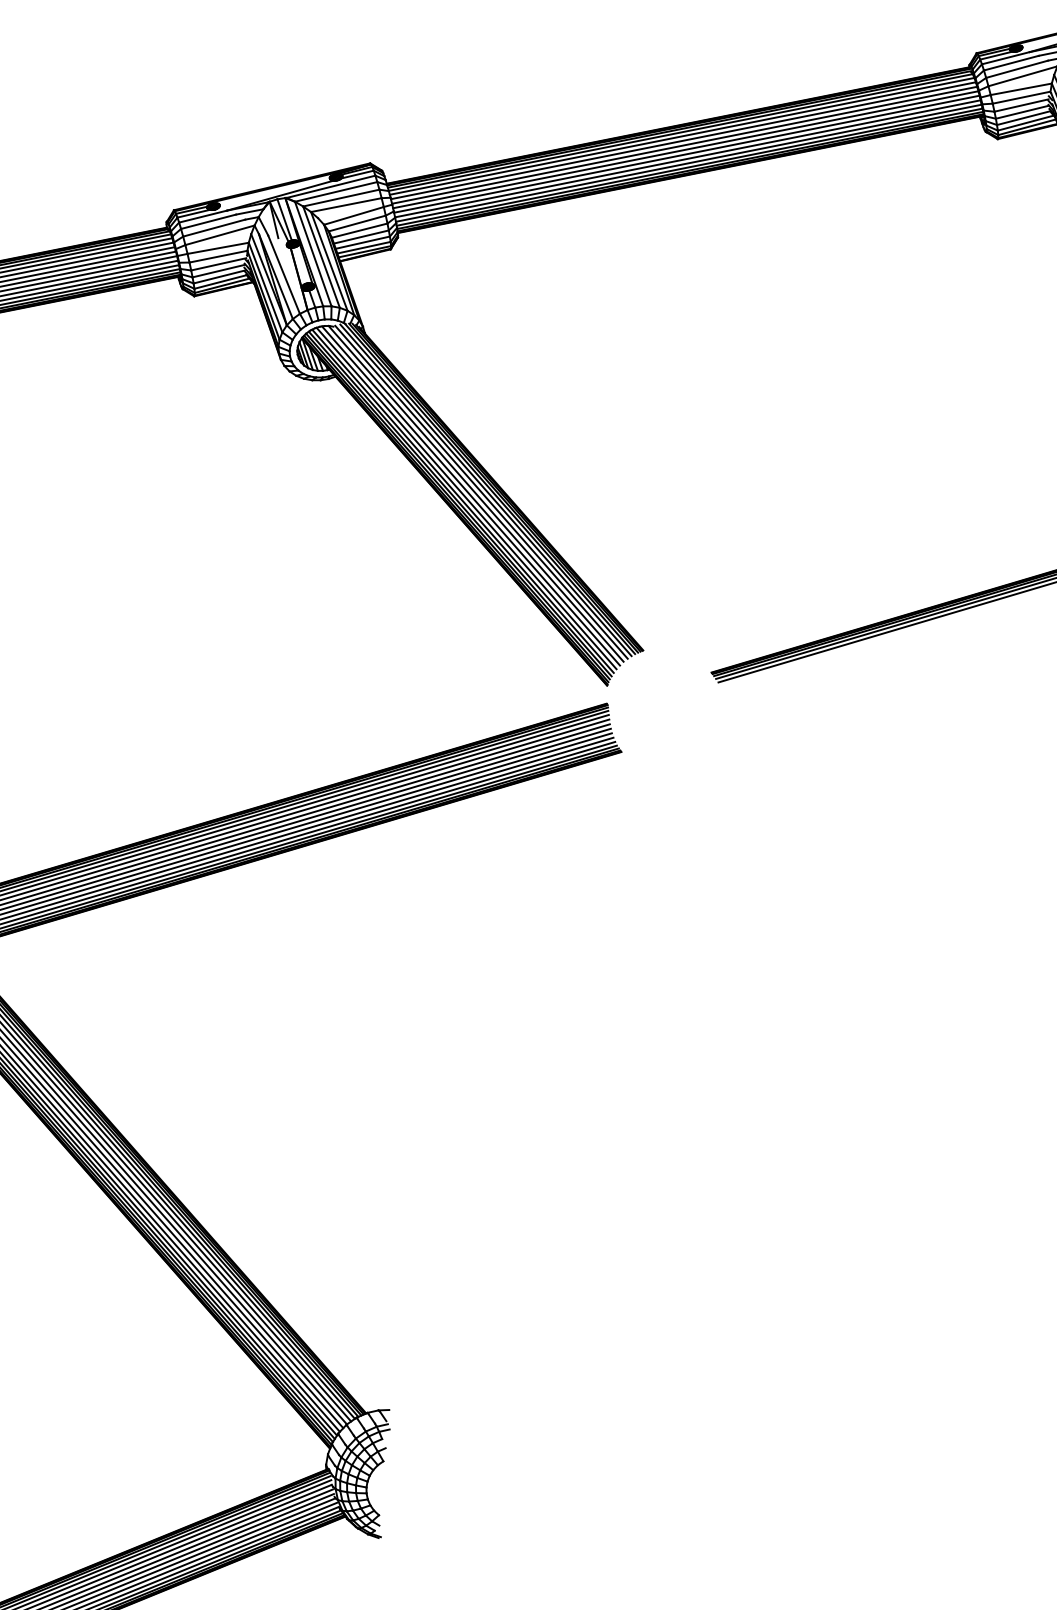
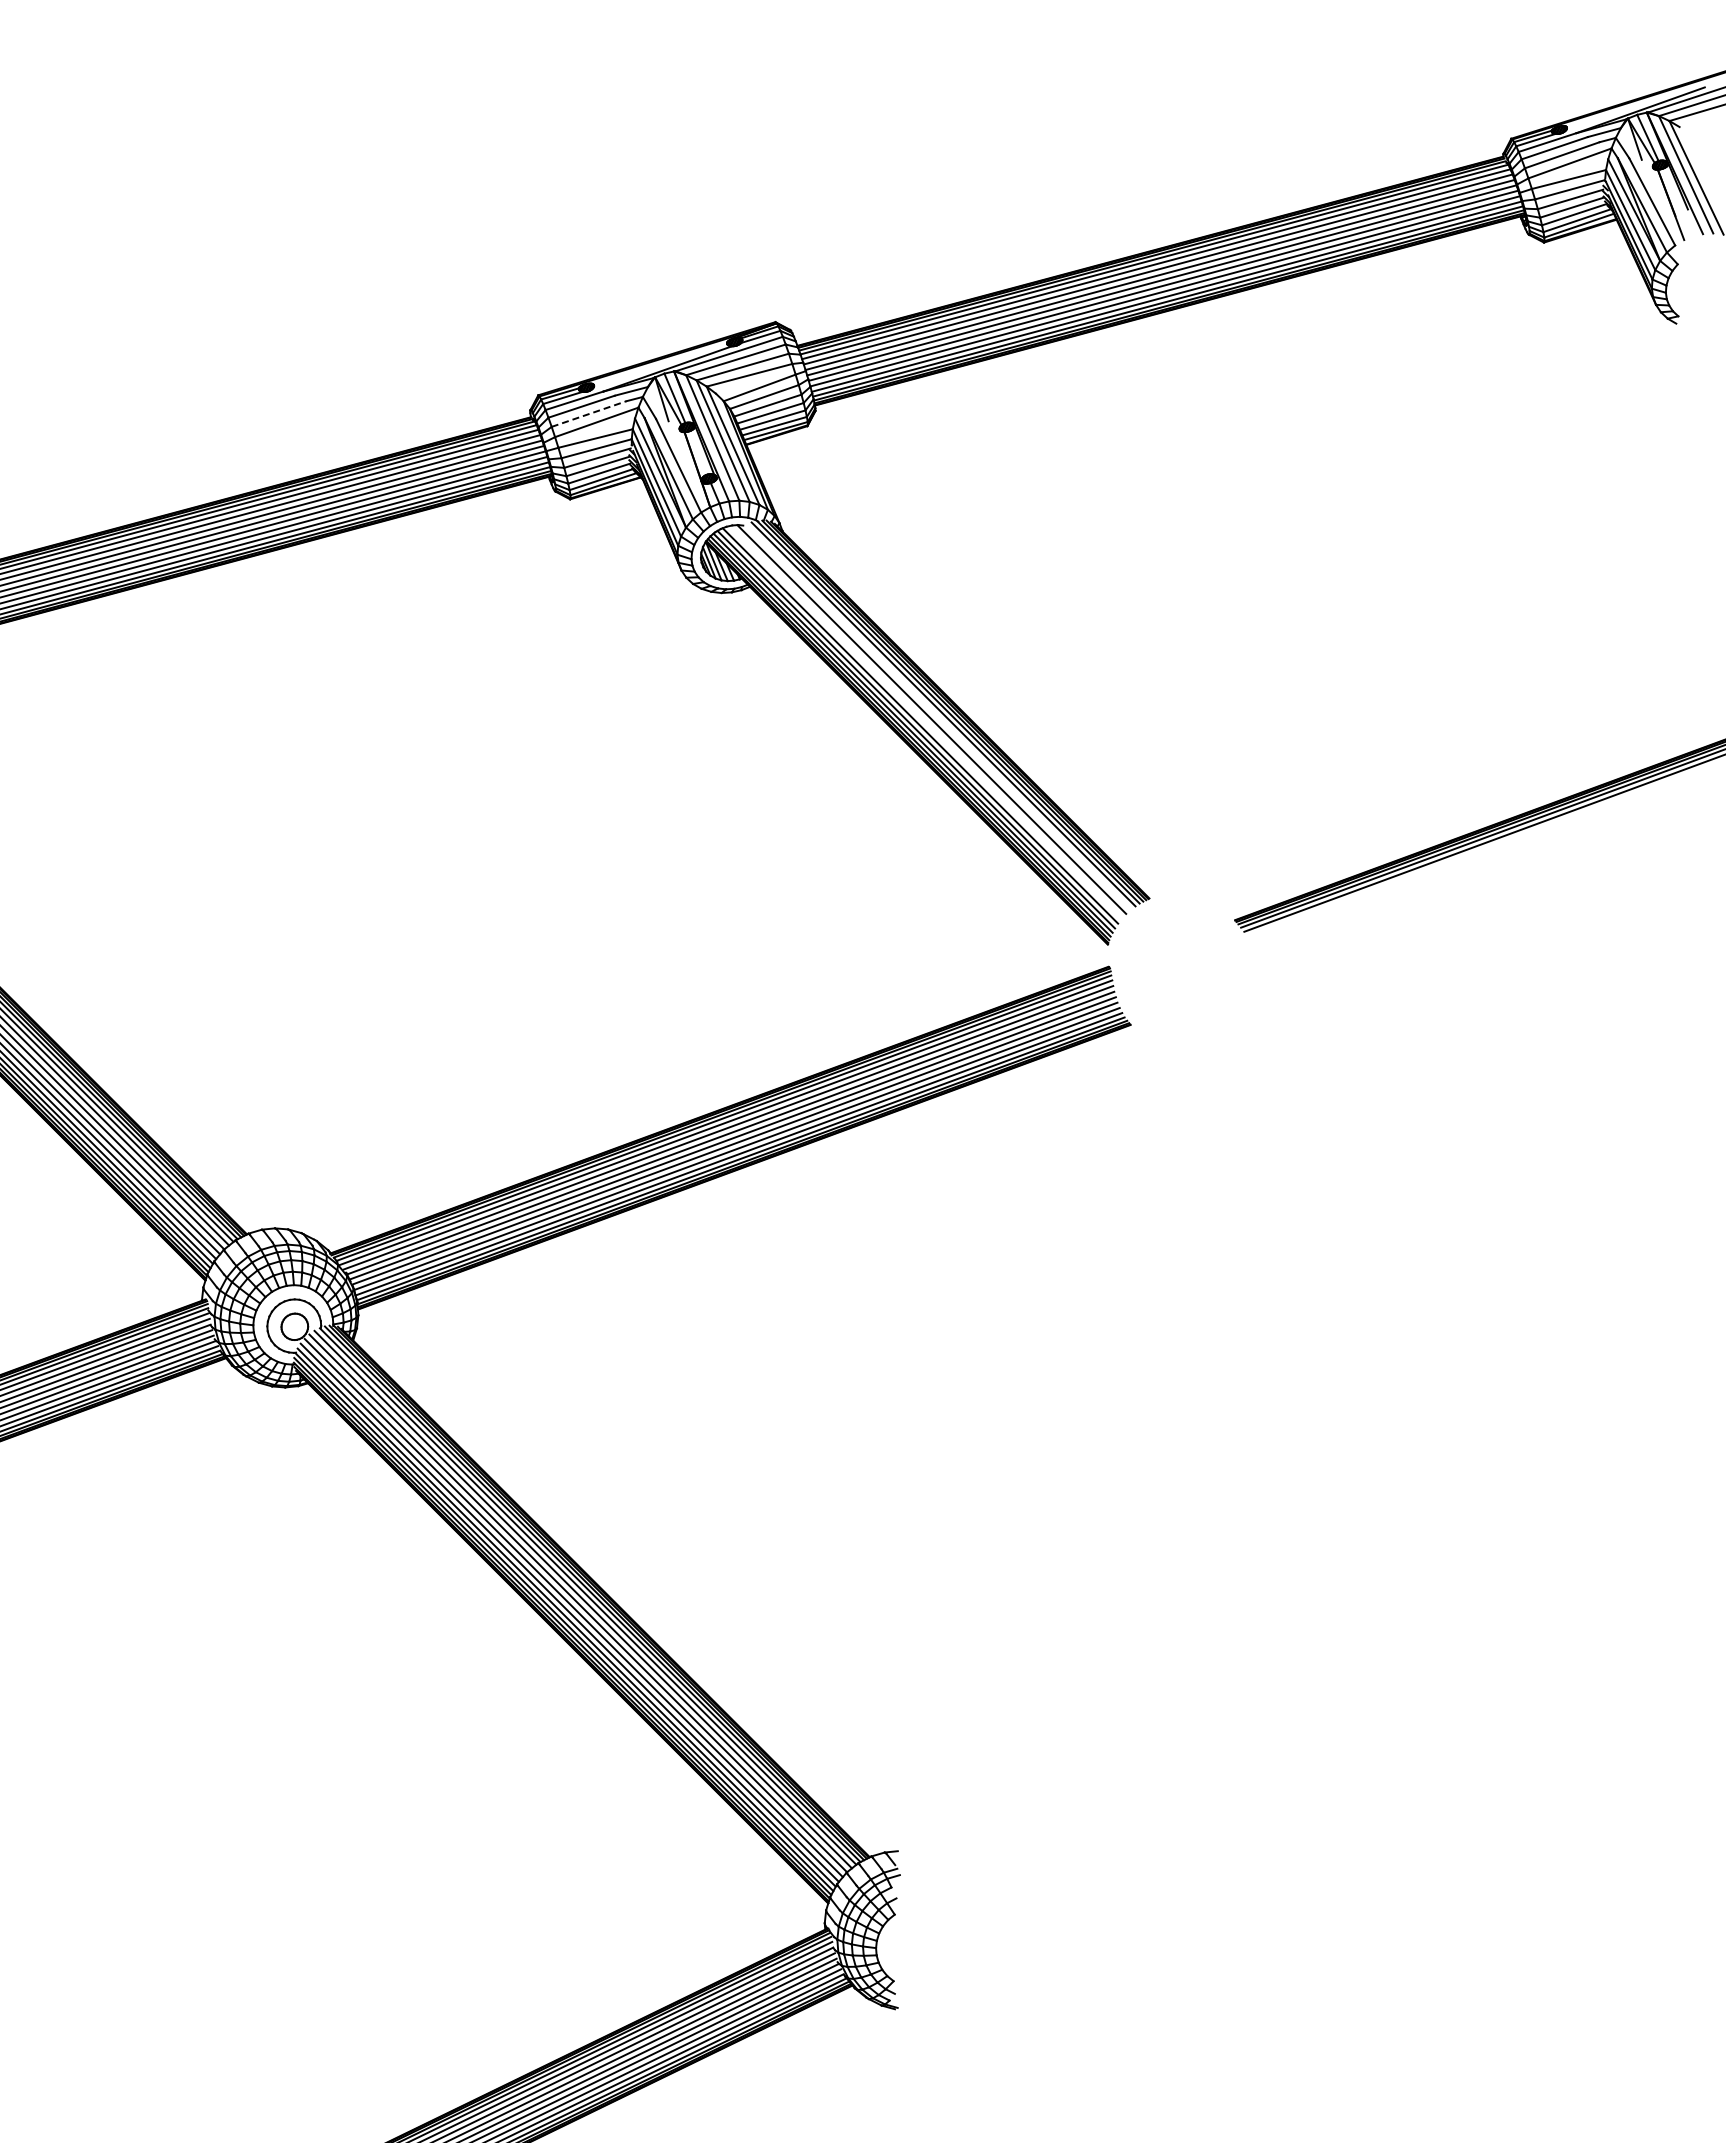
line: (214, 228) -> (589, 414), solid -> dashed
line: (481, 491) -> (938, 716), removed
line: (470, 495) -> (925, 722), removed

